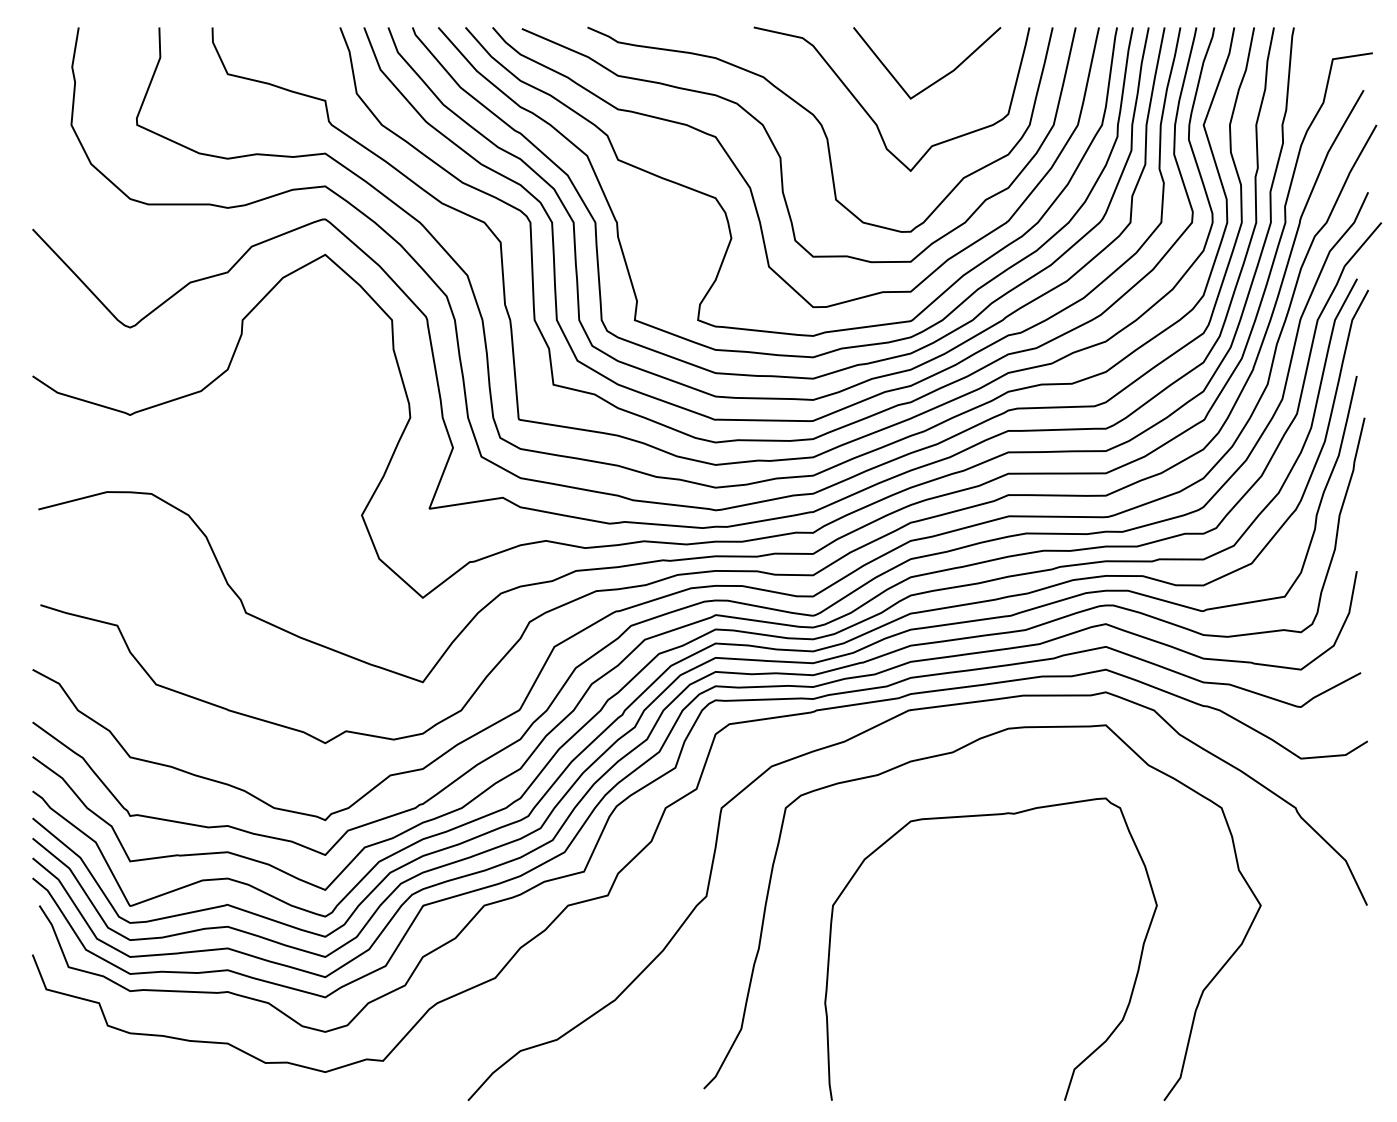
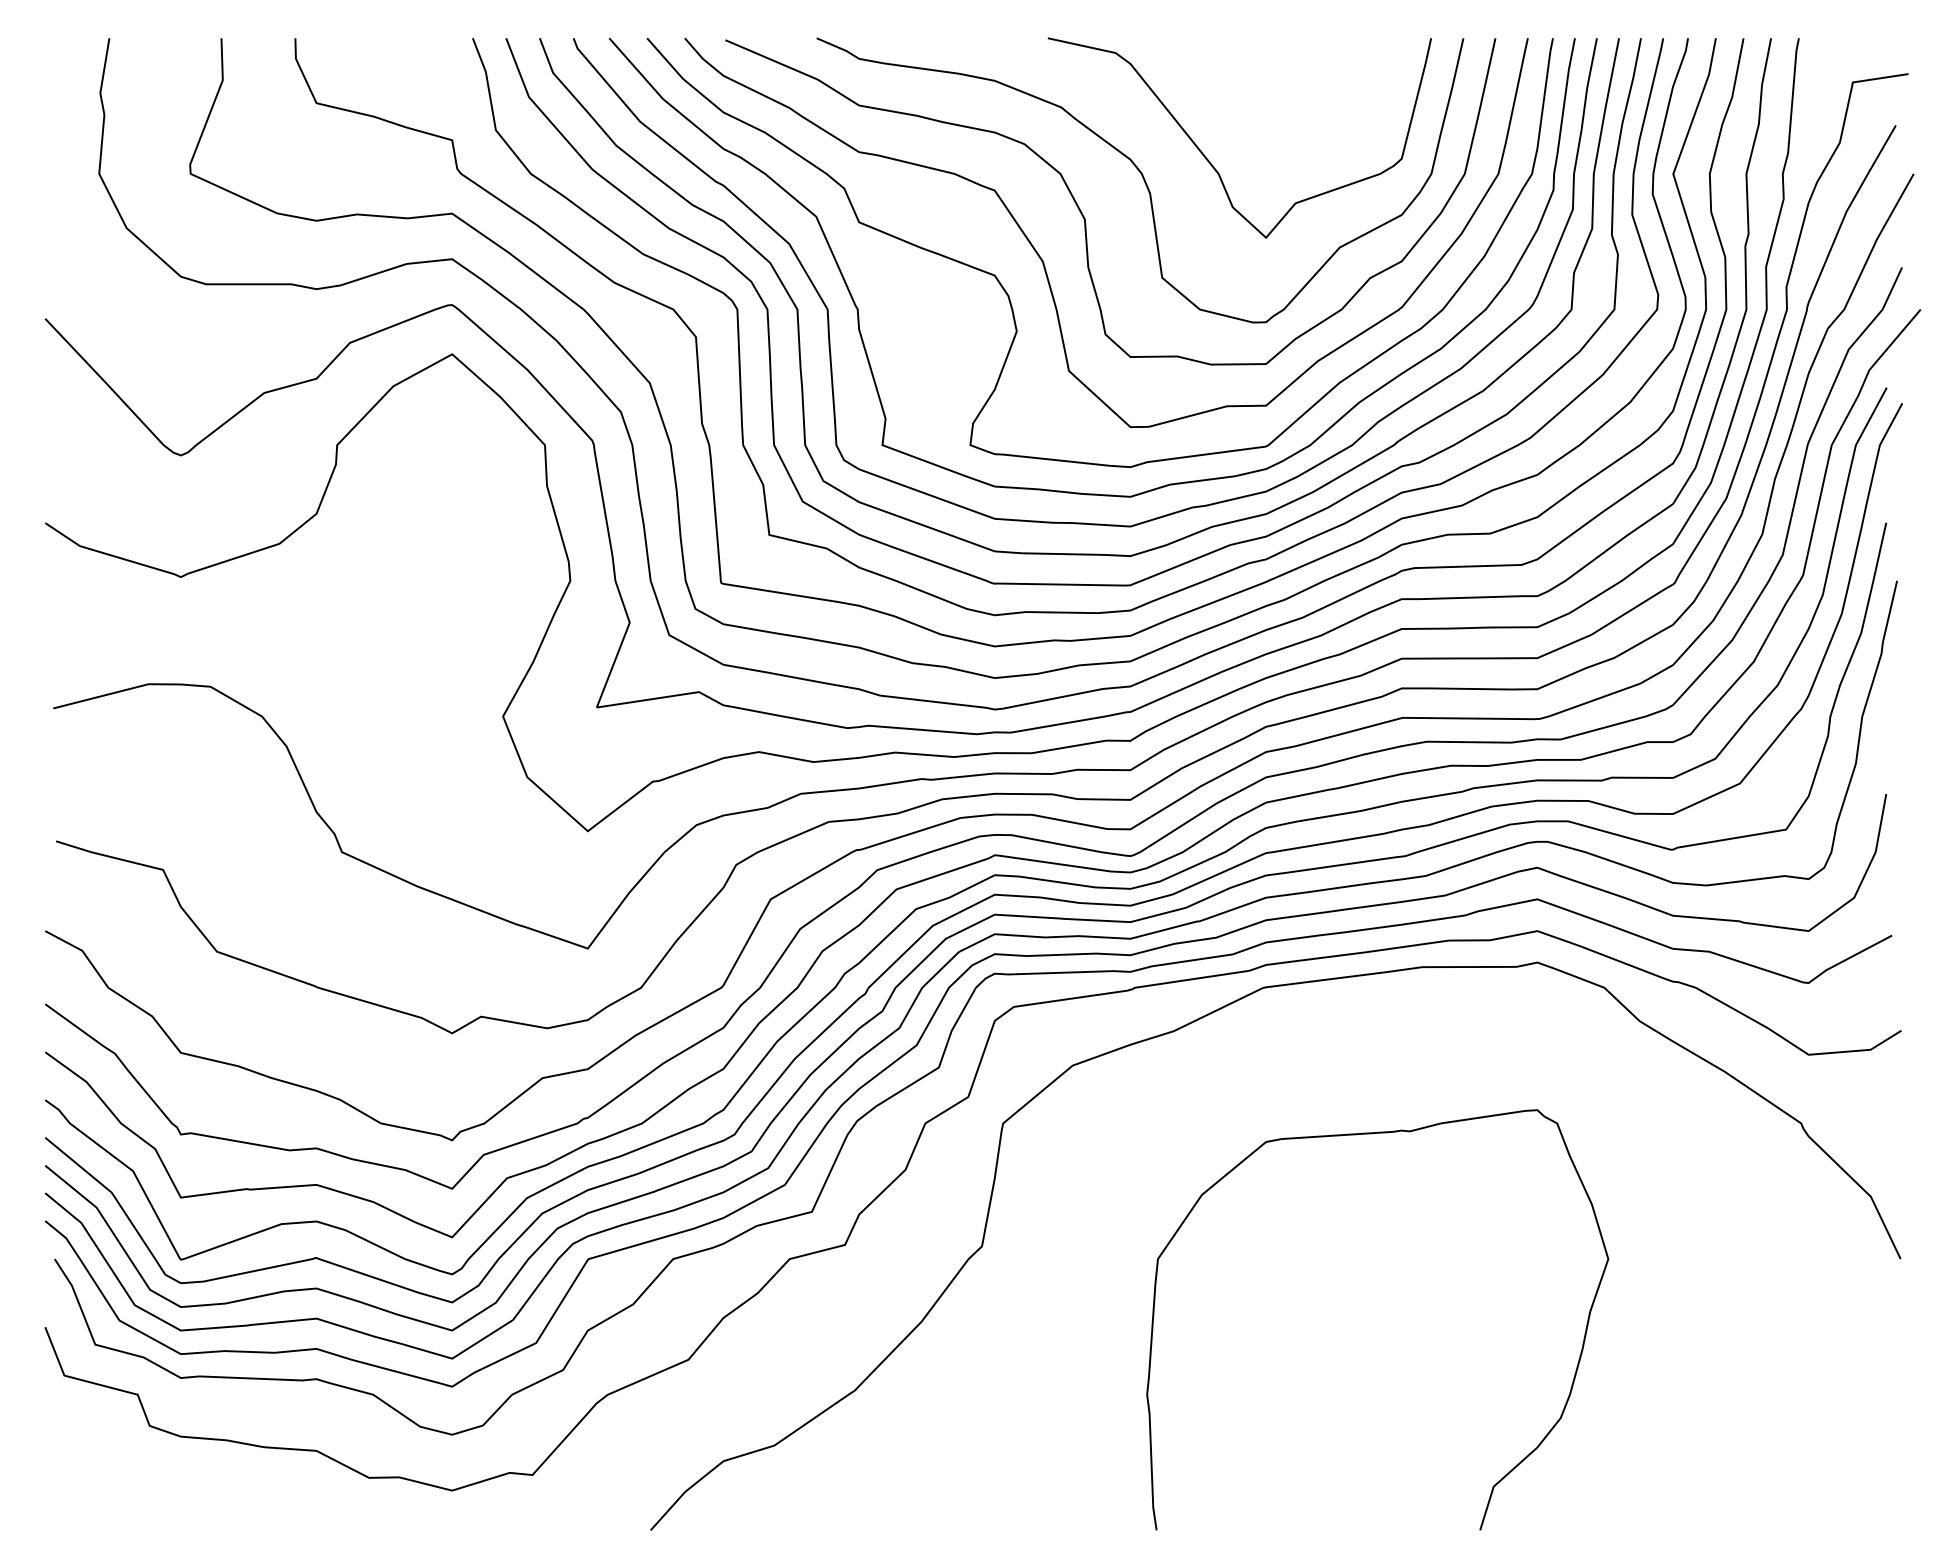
line: (936, 80) -> (1301, 112), removed
curve: (949, 754) -> (1319, 1048), removed

